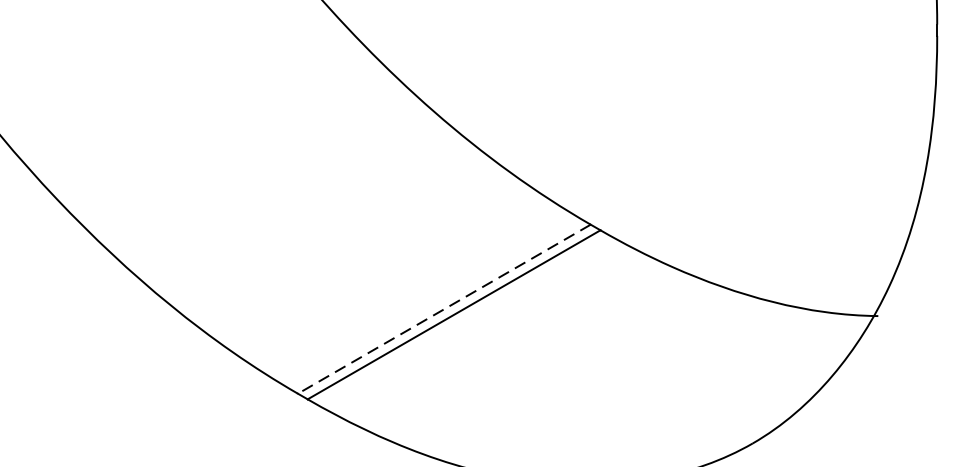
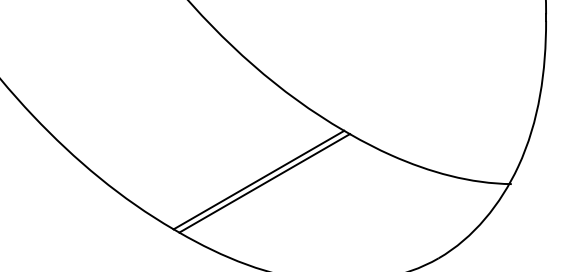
line: (443, 309) -> (258, 180), dashed -> solid

